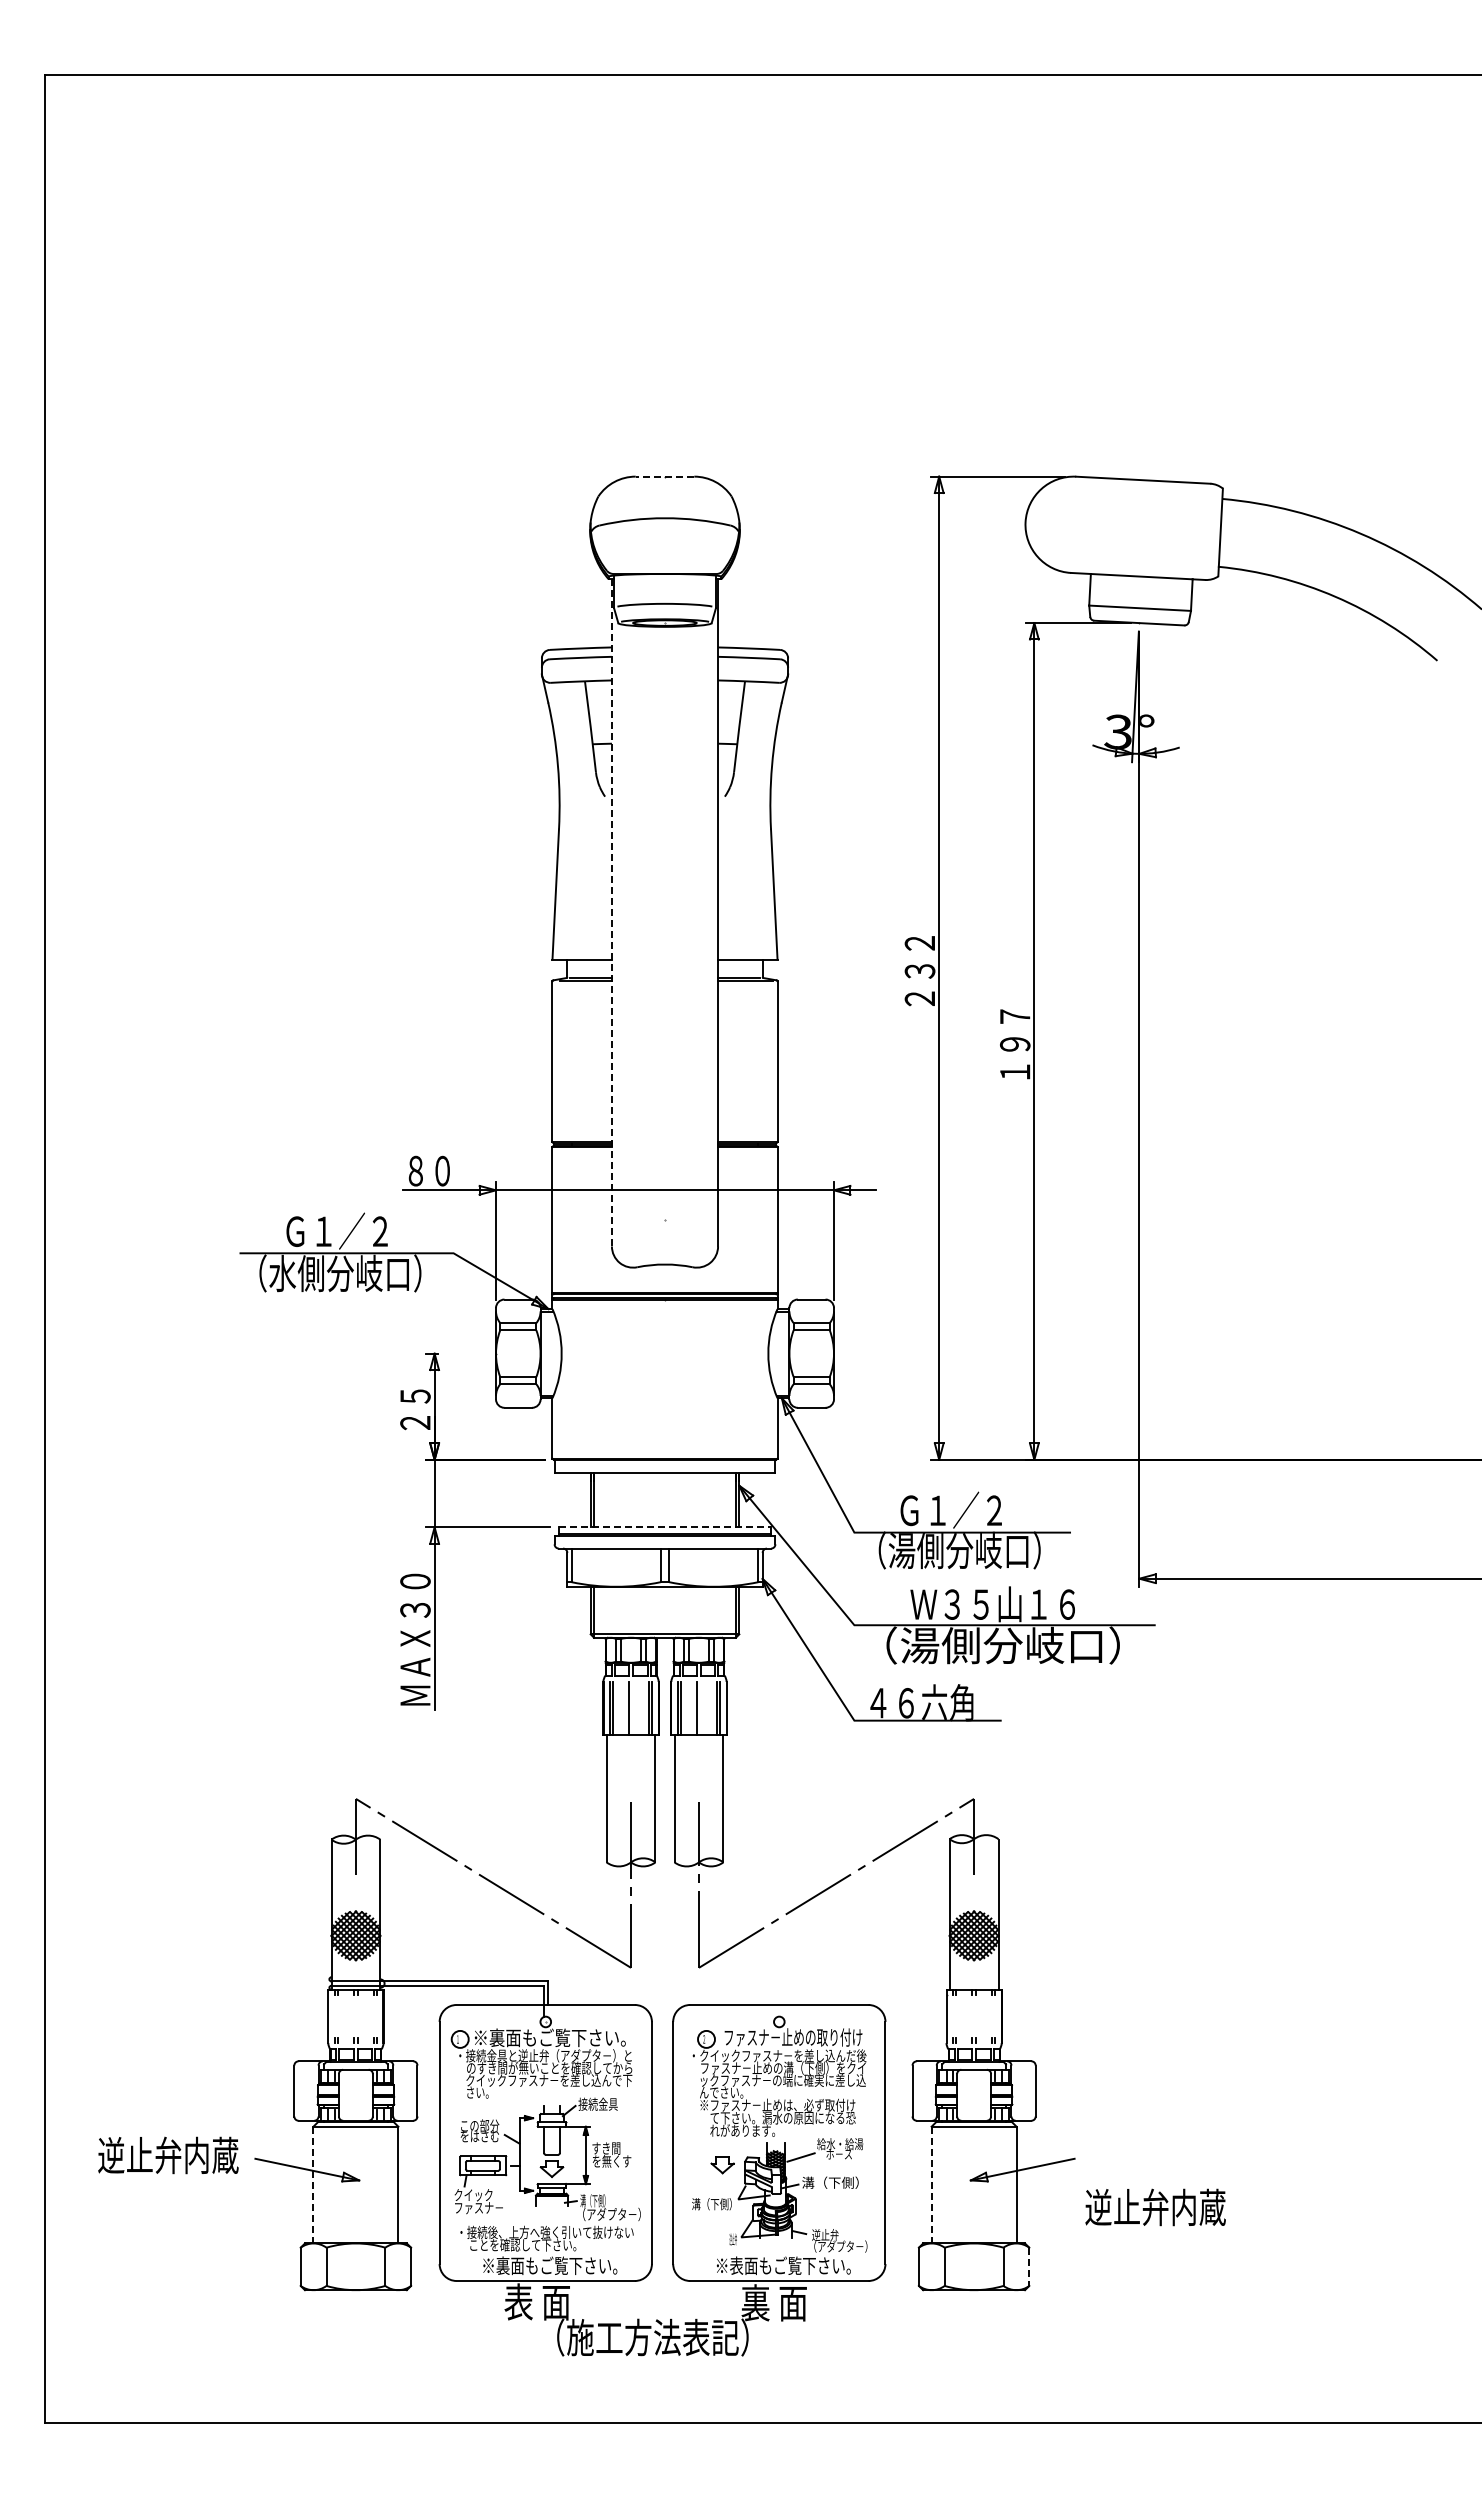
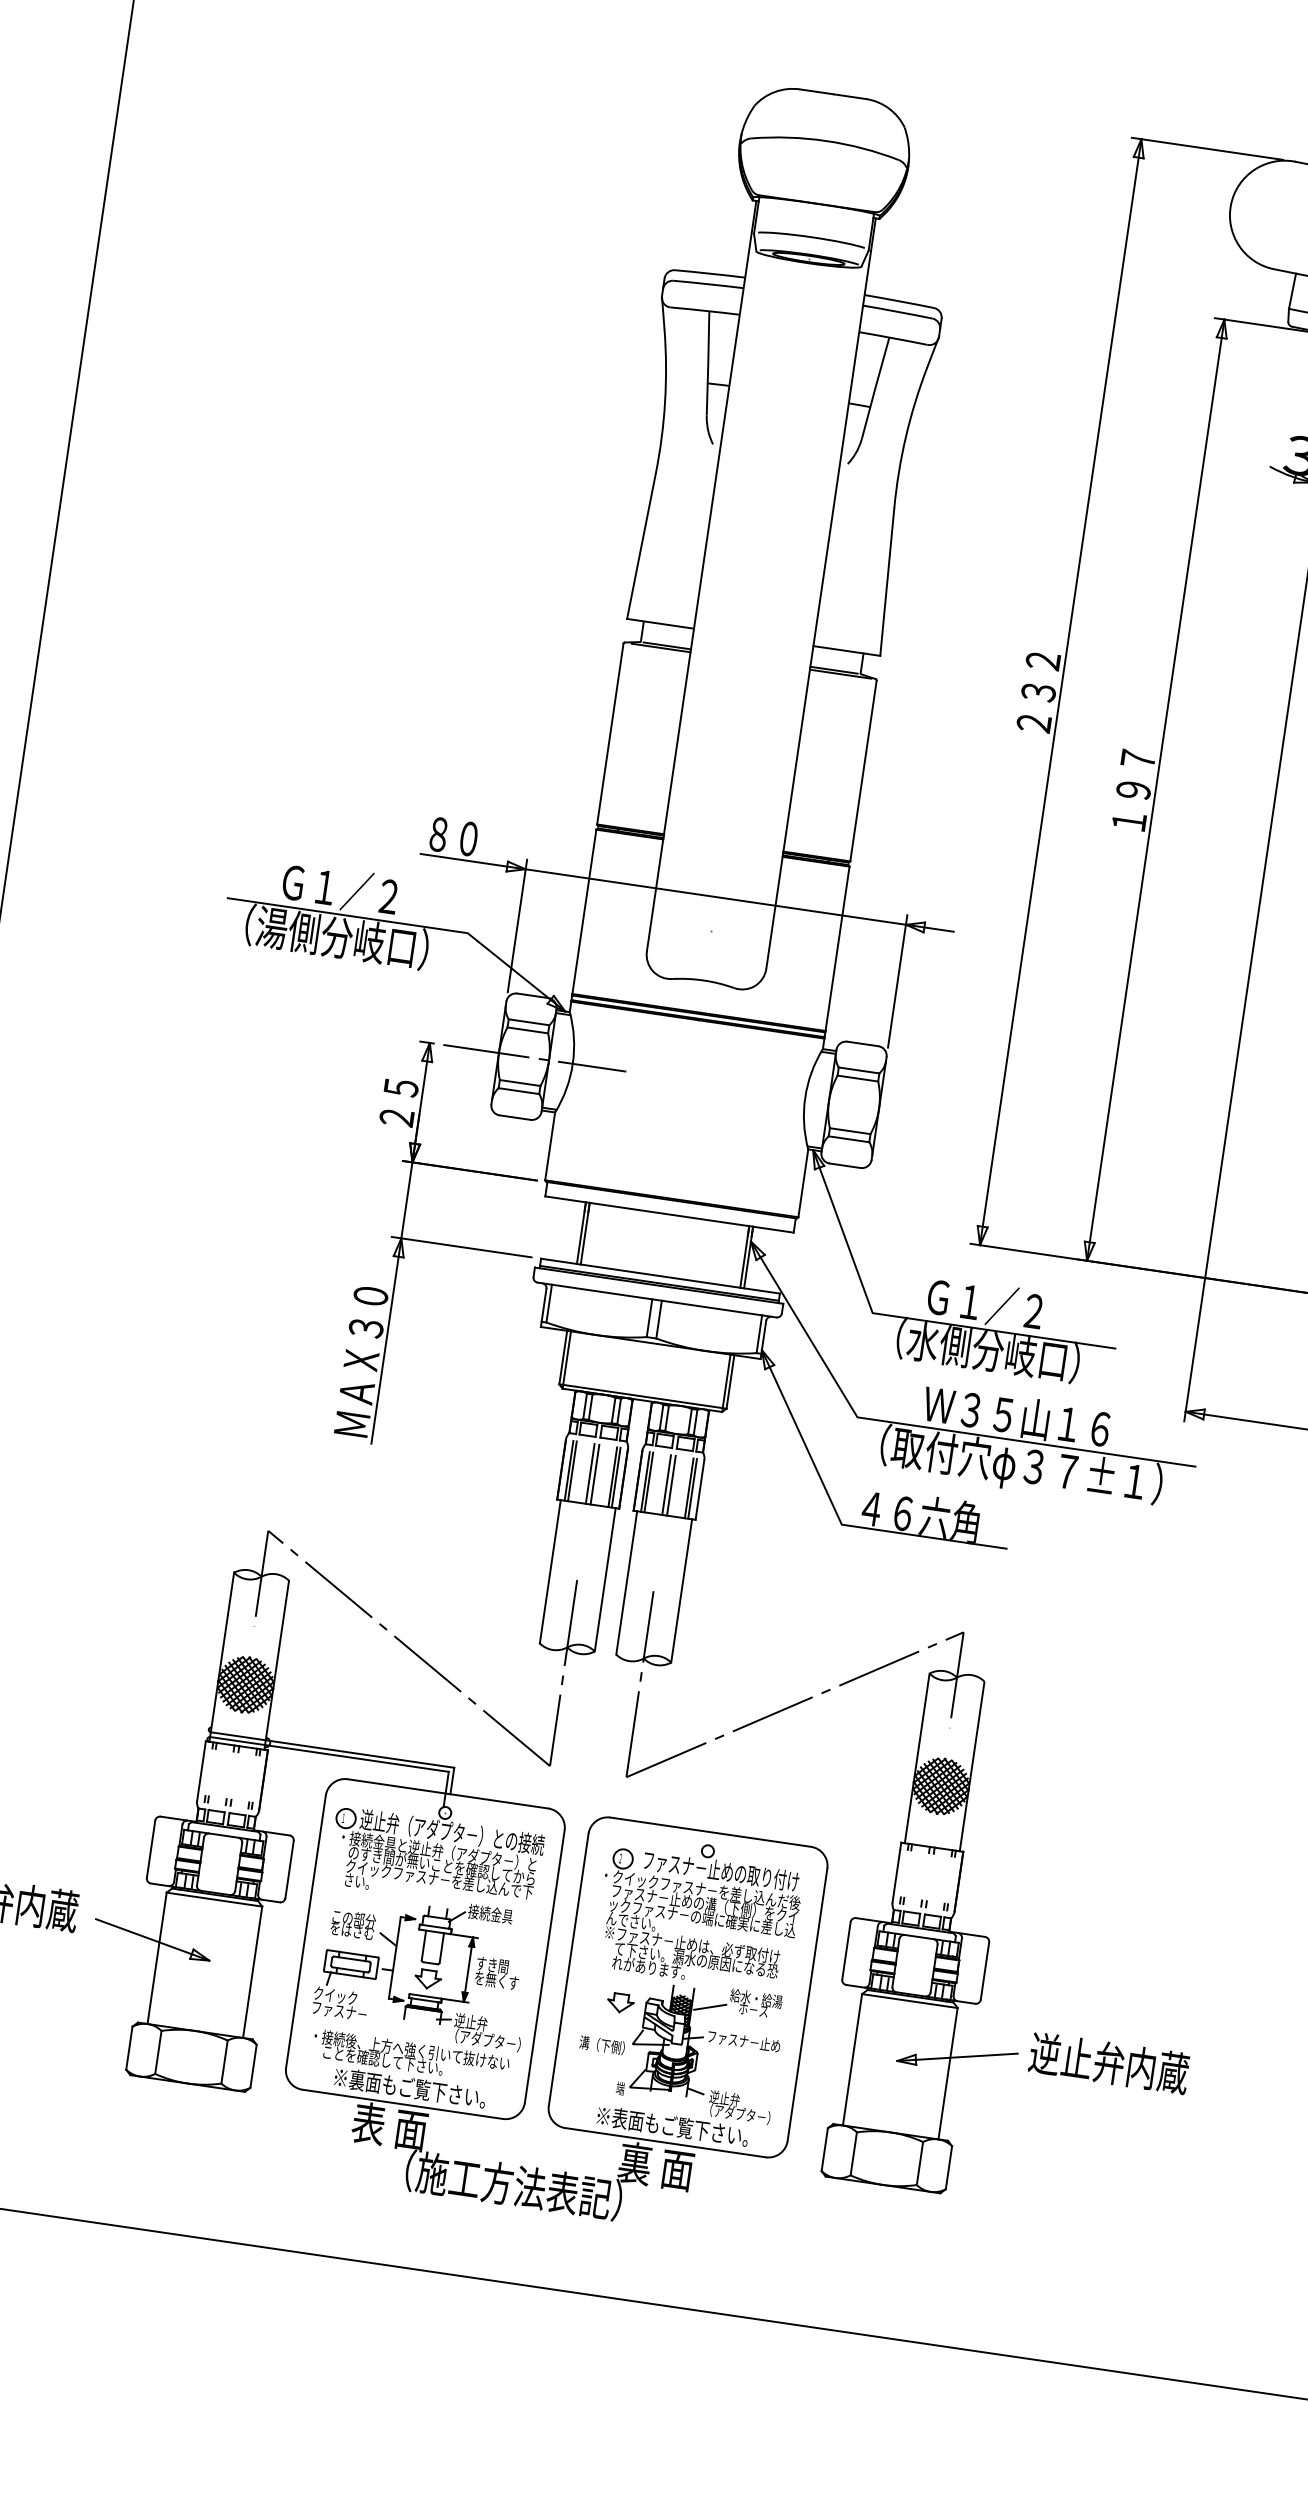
line: (664, 476) -> (832, 93), dashed -> solid
line: (611, 912) -> (701, 575), dashed -> solid
text: (282, 1273) -> (271, 927), （水側分岐口） -> （湯側分岐口）
line: (527, 1353) -> (534, 1058), added
line: (665, 1527) -> (661, 1276), dashed -> solid
text: (901, 1551) -> (922, 1342), （湯側分岐口） -> （水側分岐口）
text: (1003, 1647) -> (1021, 1466), （湯側分岐口） -> （取付穴φ３７±１）
line: (633, 1708) -> (595, 1474), added
line: (701, 1708) -> (671, 1485), added
text: (554, 2037) -> (452, 1831), ※裏面もご覧下さい。 -> 逆止弁（アダプタ－）との接続
text: (834, 2182) -> (743, 2040), 溝（下側） -> ファスナ－止め
line: (313, 2185) -> (157, 1958), dashed -> solid
line: (931, 2185) -> (852, 2060), dashed -> solid
text: (594, 2200) -> (470, 2021), 溝（下側） -> 逆止弁
text: (1155, 2207) -> (1109, 2063), moved
text: (732, 2239) -> (619, 2088), 逆止弁 -> 端
line: (1029, 2267) -> (949, 2168), dashed -> solid

